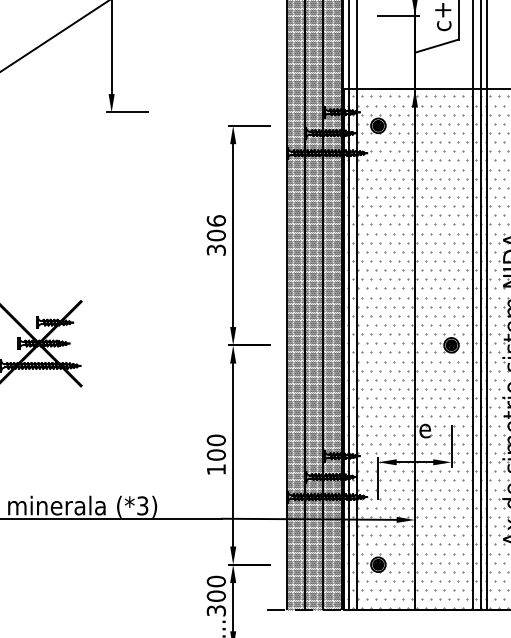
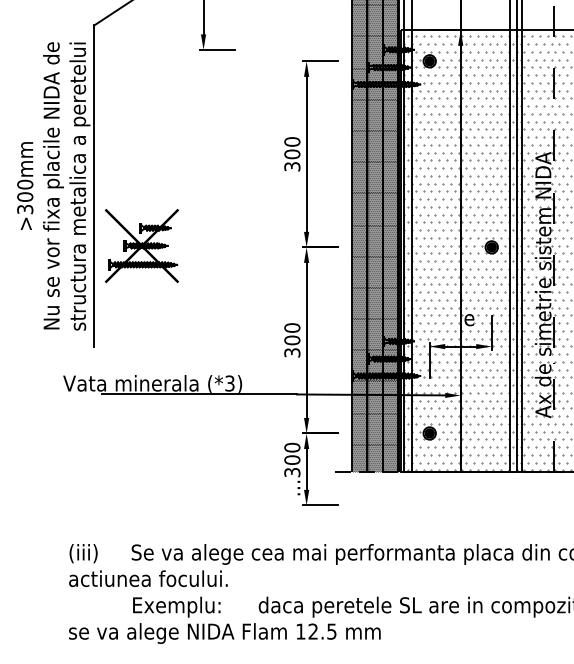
text: (216, 220) -> (292, 141), 306 -> 300
text: (216, 469) -> (292, 352), 100 -> 300

